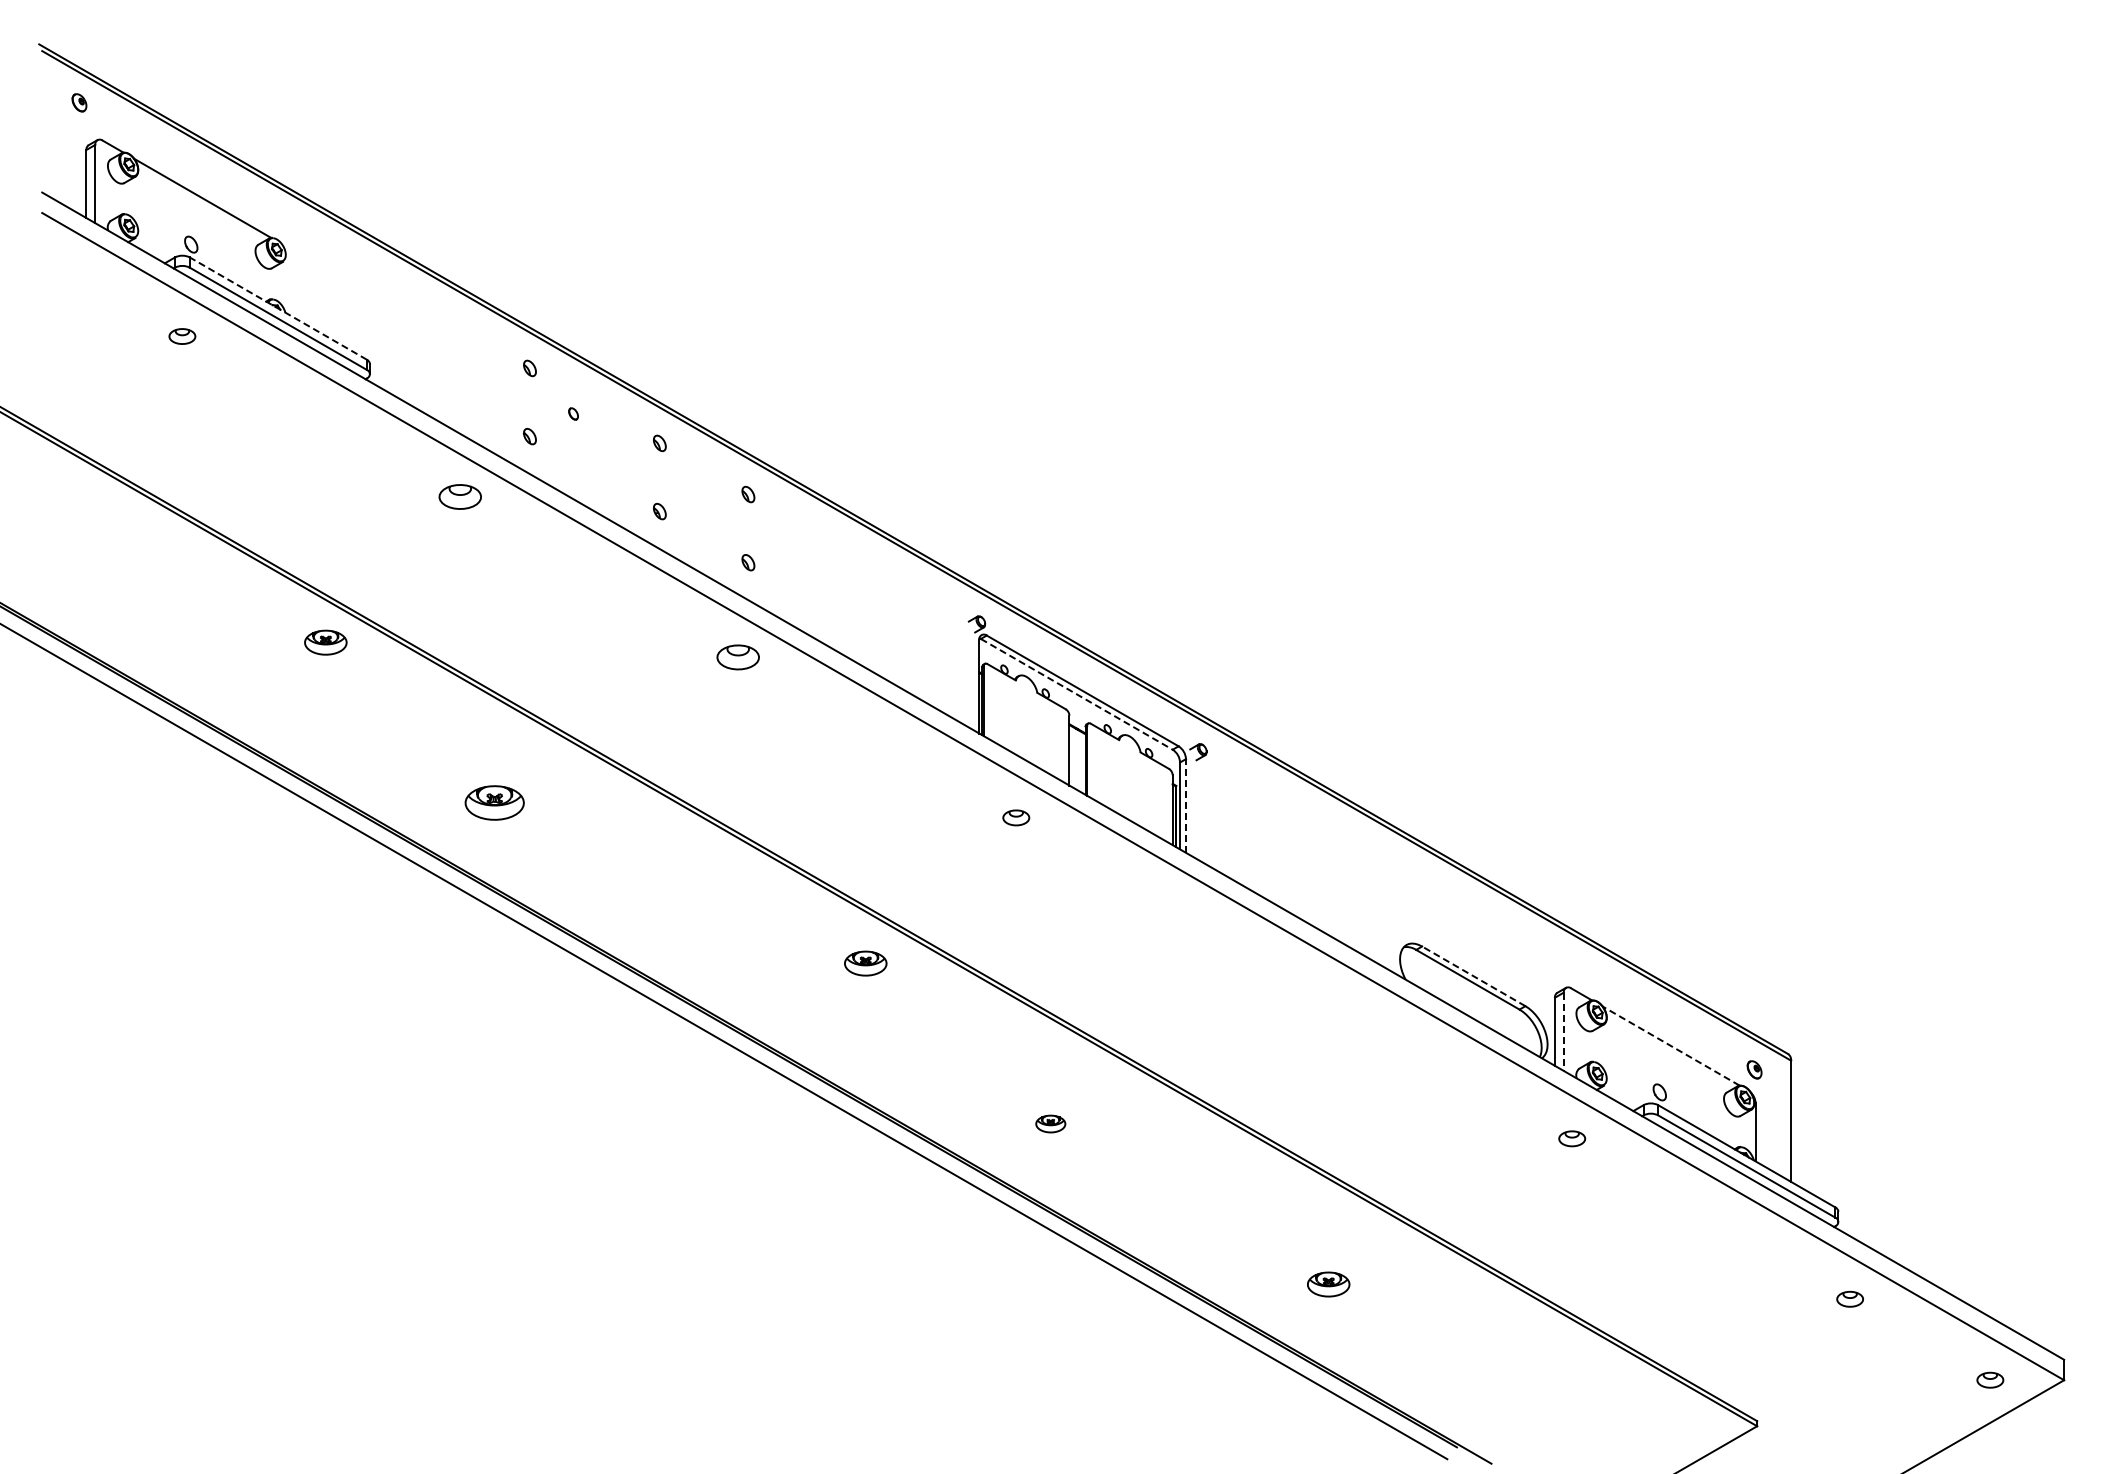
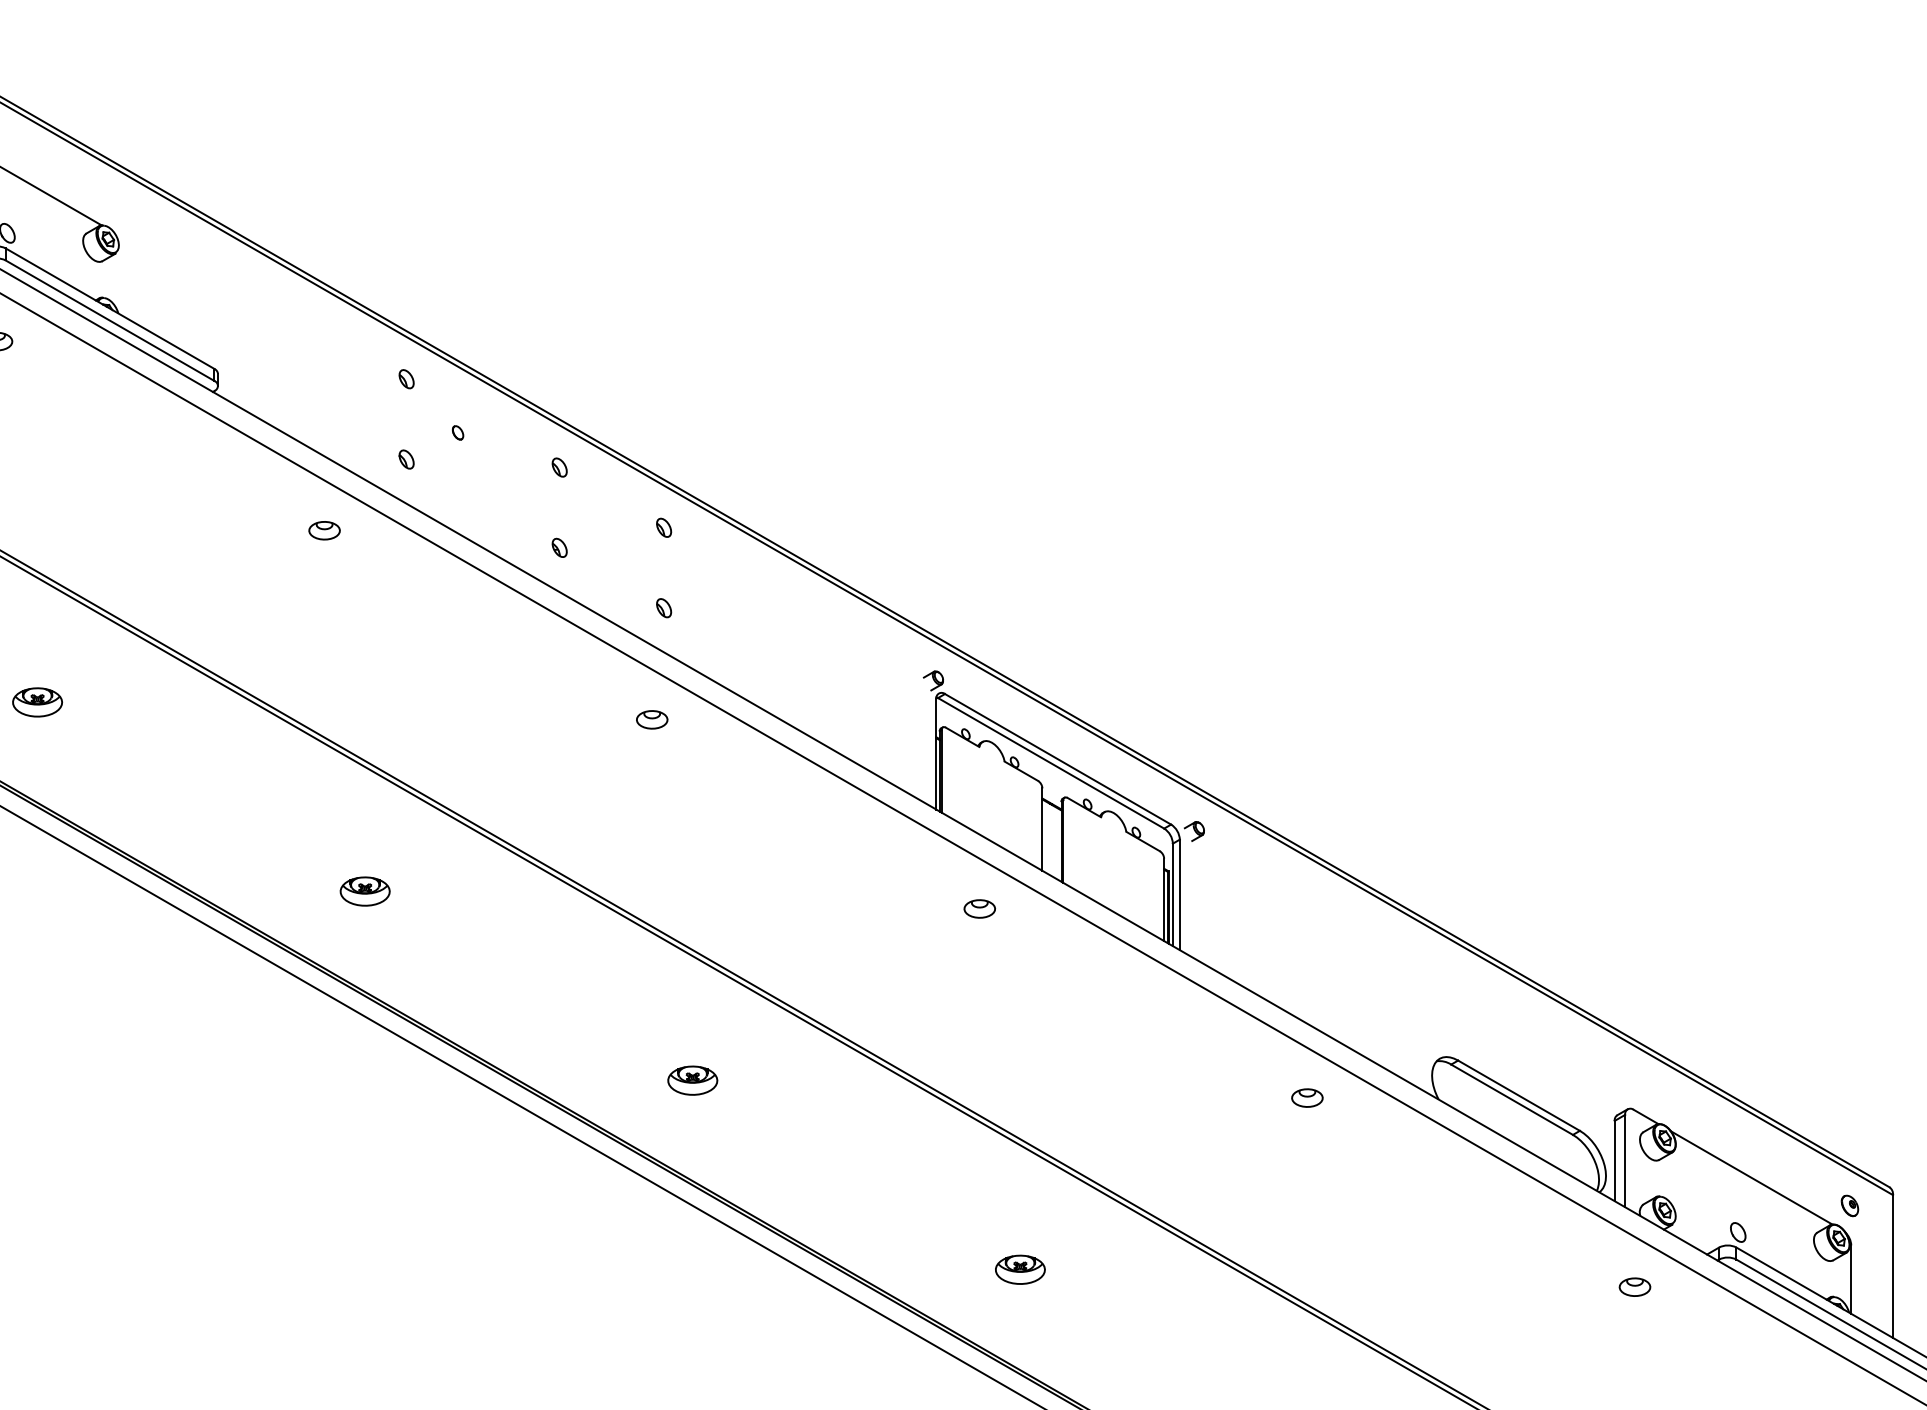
line: (277, 308) -> (109, 308), dashed -> solid
part: (460, 496) -> (324, 530), size x0.62
part: (325, 642) -> (37, 702), moved
part: (738, 657) -> (652, 719), size x0.62
line: (1076, 694) -> (1050, 763), dashed -> solid
part: (494, 803) -> (364, 891), size x0.71
line: (1186, 805) -> (1180, 894), dashed -> solid
part: (865, 963) -> (692, 1080), moved
line: (1473, 976) -> (1518, 1095), dashed -> solid
part: (1294, 978) -> (1307, 1098), added
line: (1563, 1032) -> (1624, 1161), dashed -> solid
line: (1670, 1045) -> (1750, 1177), dashed -> solid
part: (1050, 1123) -> (1020, 1269), size x1.43

